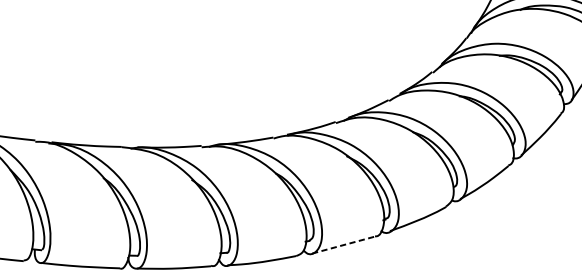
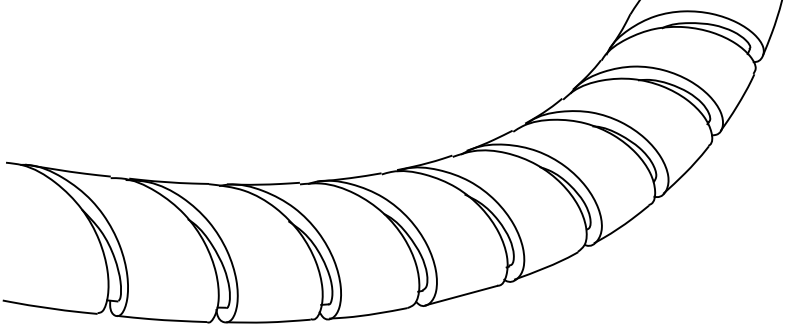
line: (343, 244) -> (461, 295), dashed -> solid

